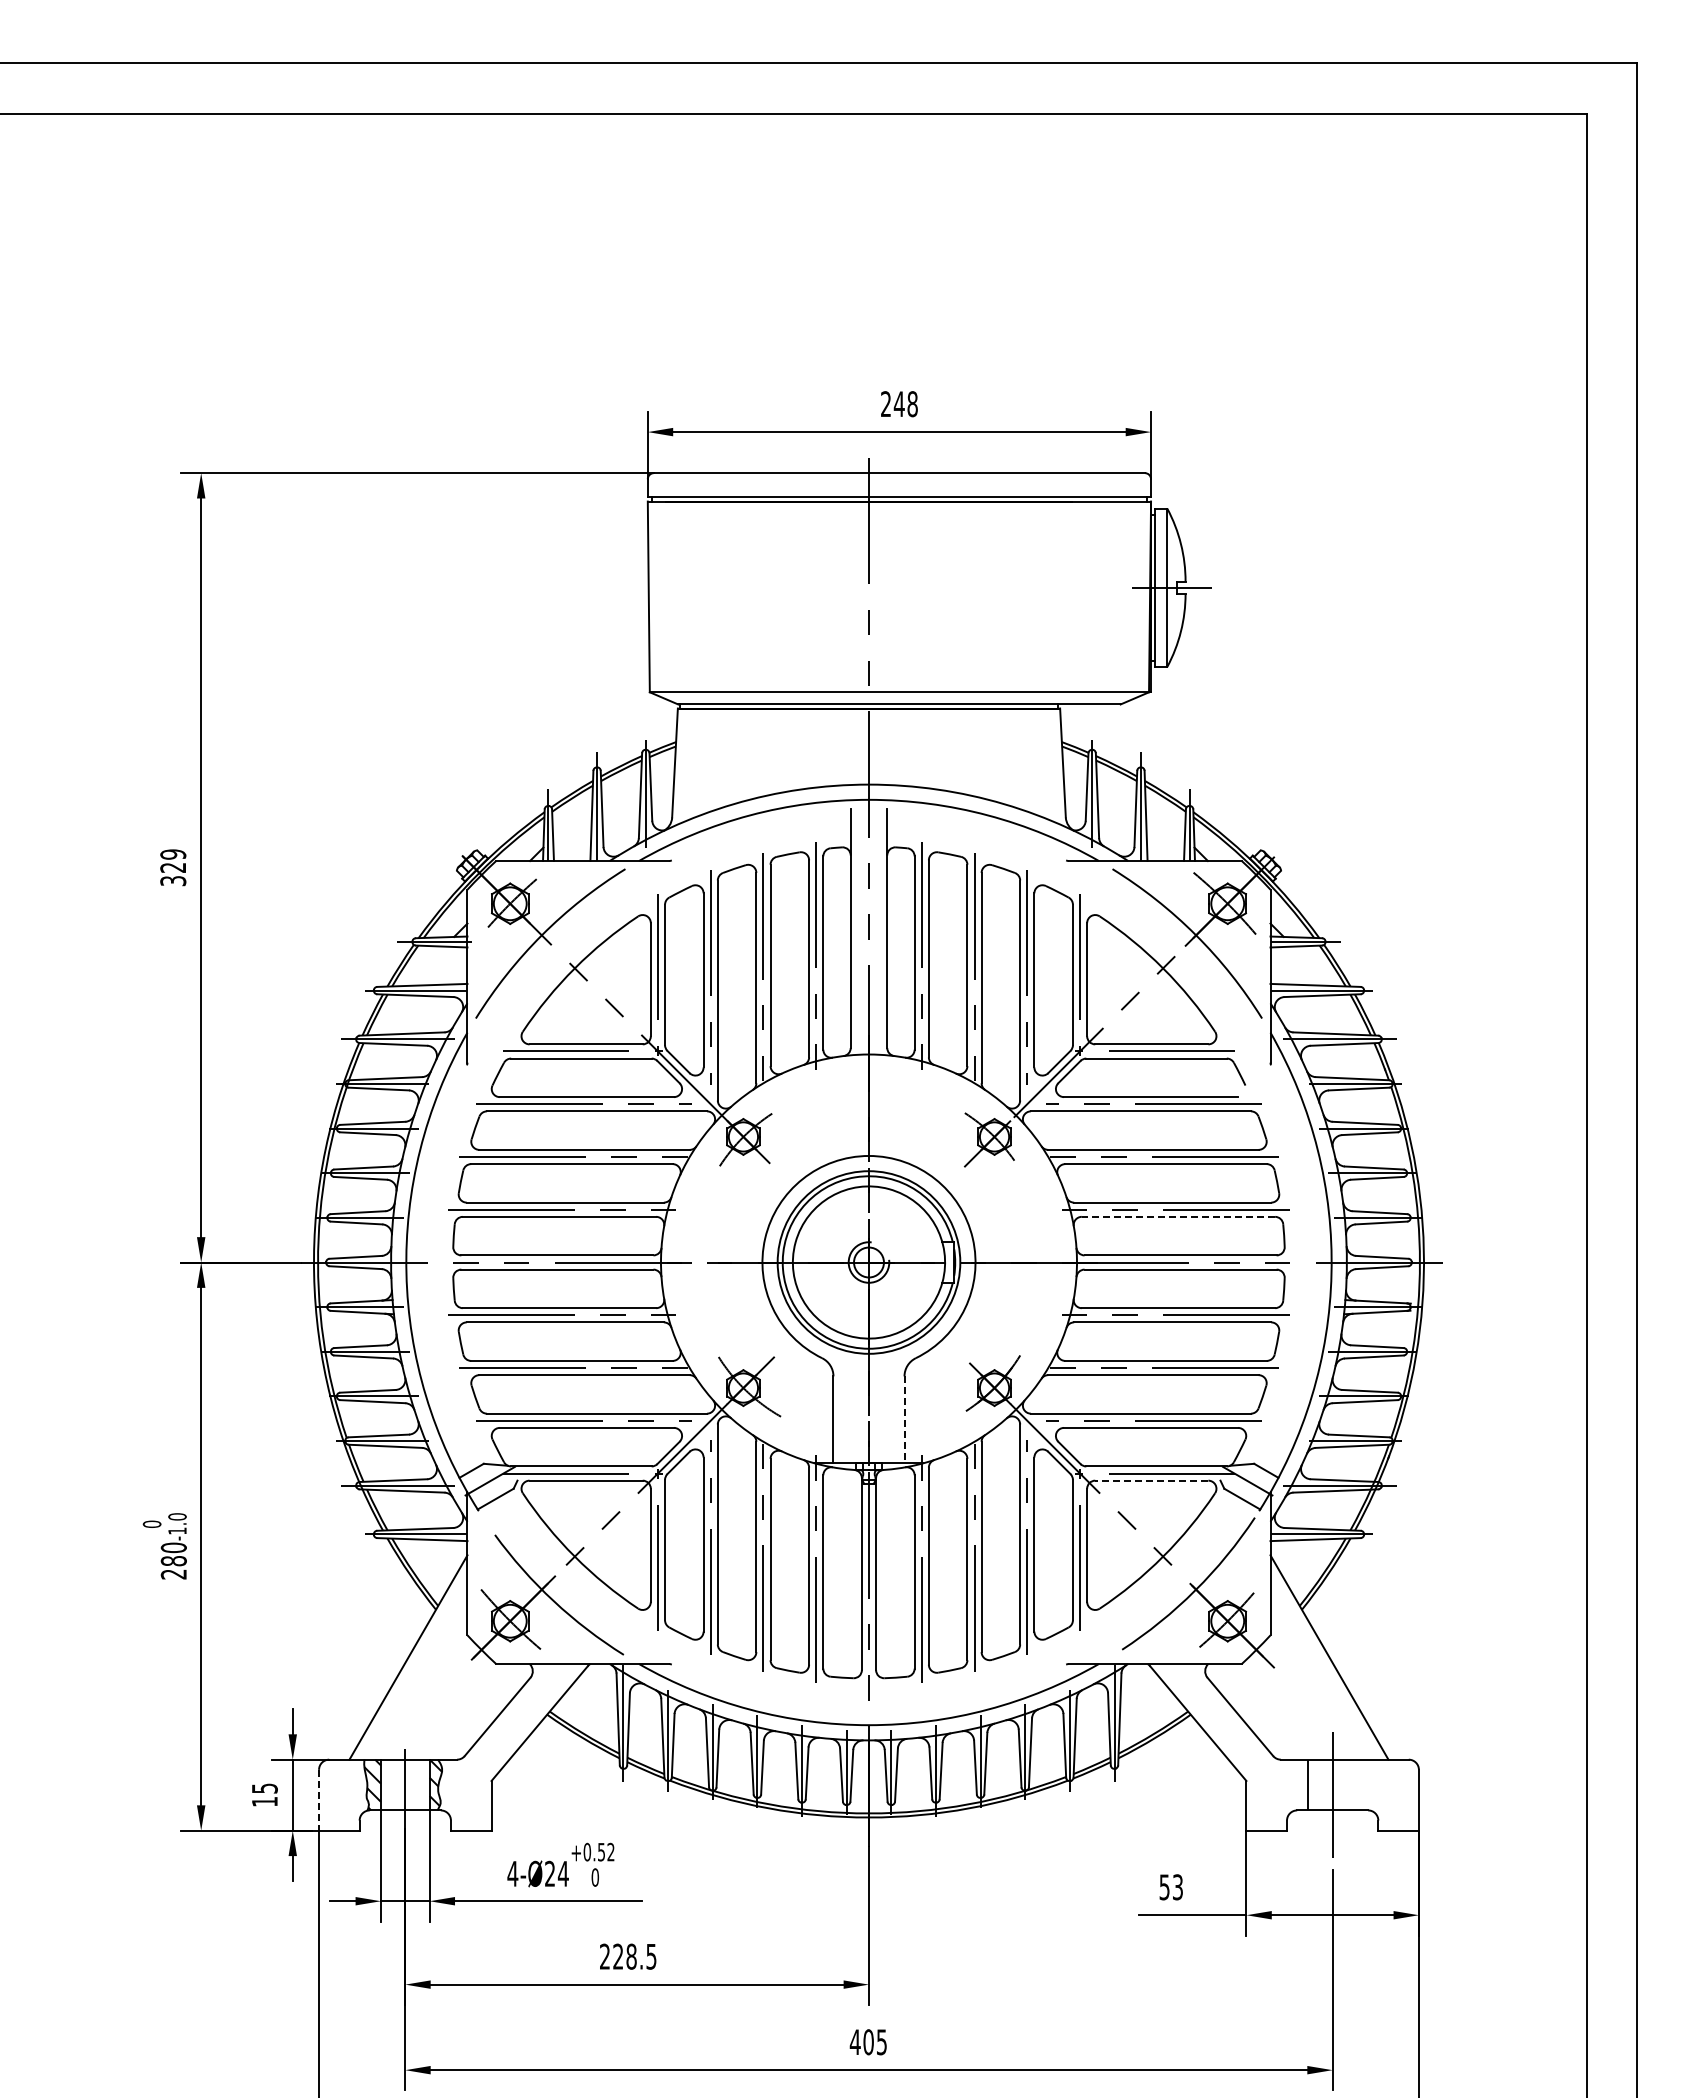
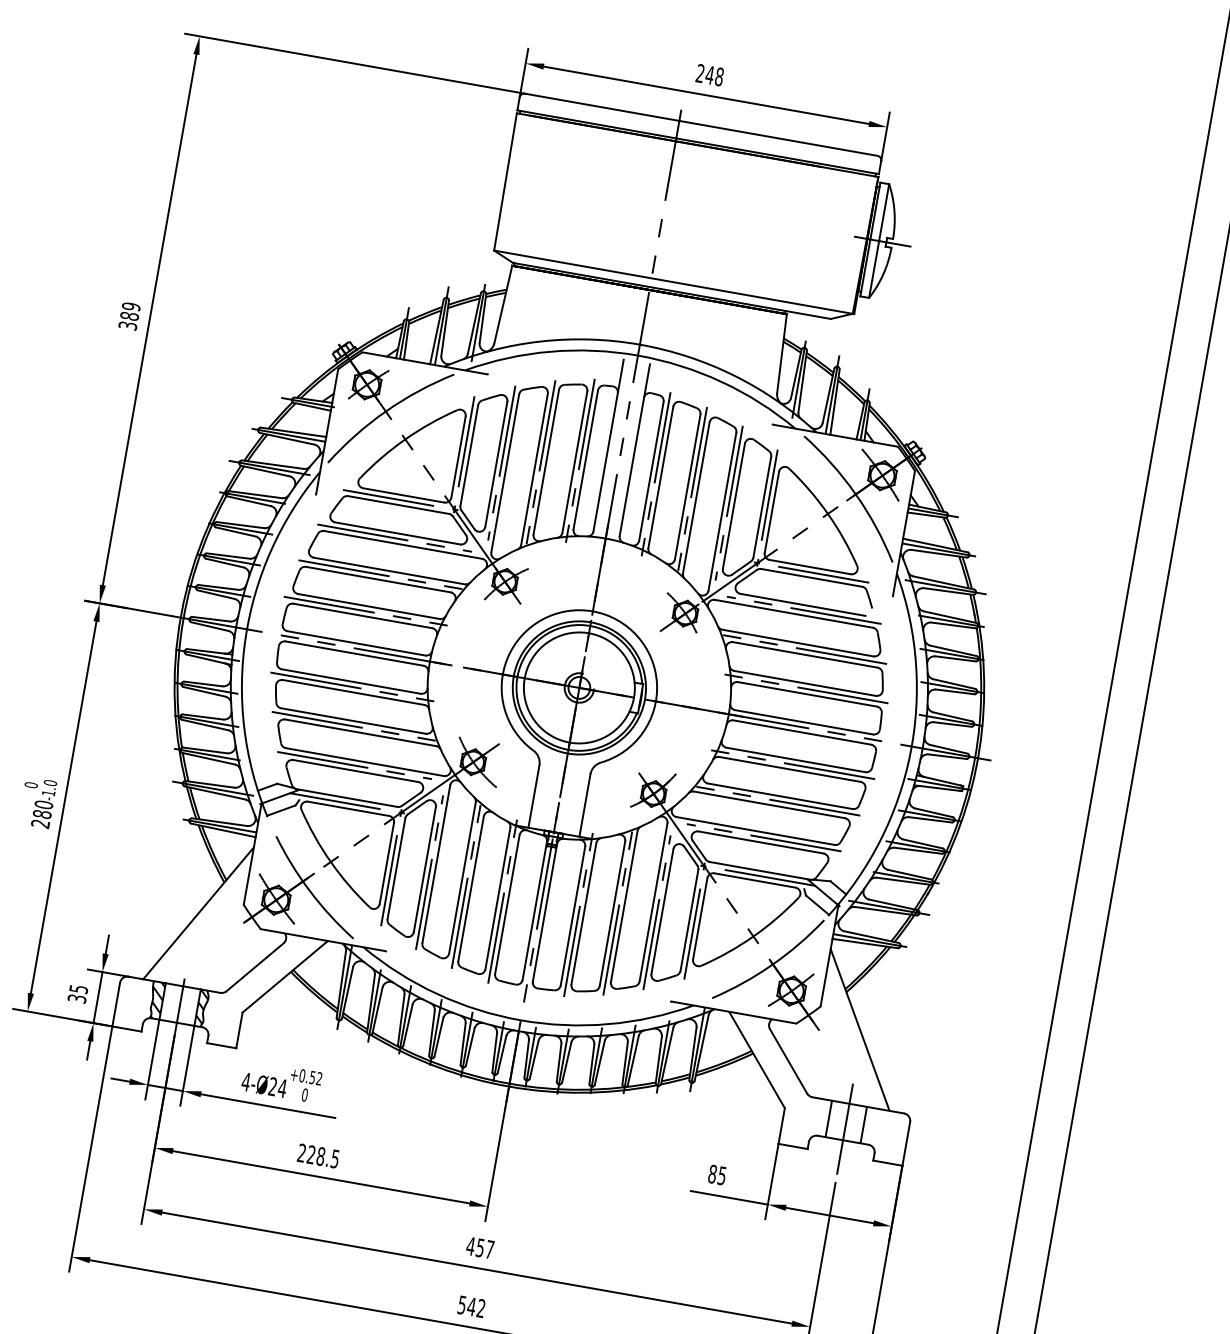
text: (173, 867) -> (129, 316), 329 -> 389
line: (1178, 1216) -> (807, 694), dashed -> solid
line: (904, 1419) -> (585, 805), dashed -> solid
line: (1151, 1480) -> (754, 880), dashed -> solid
line: (1357, 1784) -> (864, 1124), added
line: (319, 1800) -> (116, 1004), dashed -> solid
text: (264, 1801) -> (76, 998), 15 -> 35
text: (1170, 1887) -> (716, 1175), 53 -> 85
text: (874, 2042) -> (484, 1248), 405 -> 457

